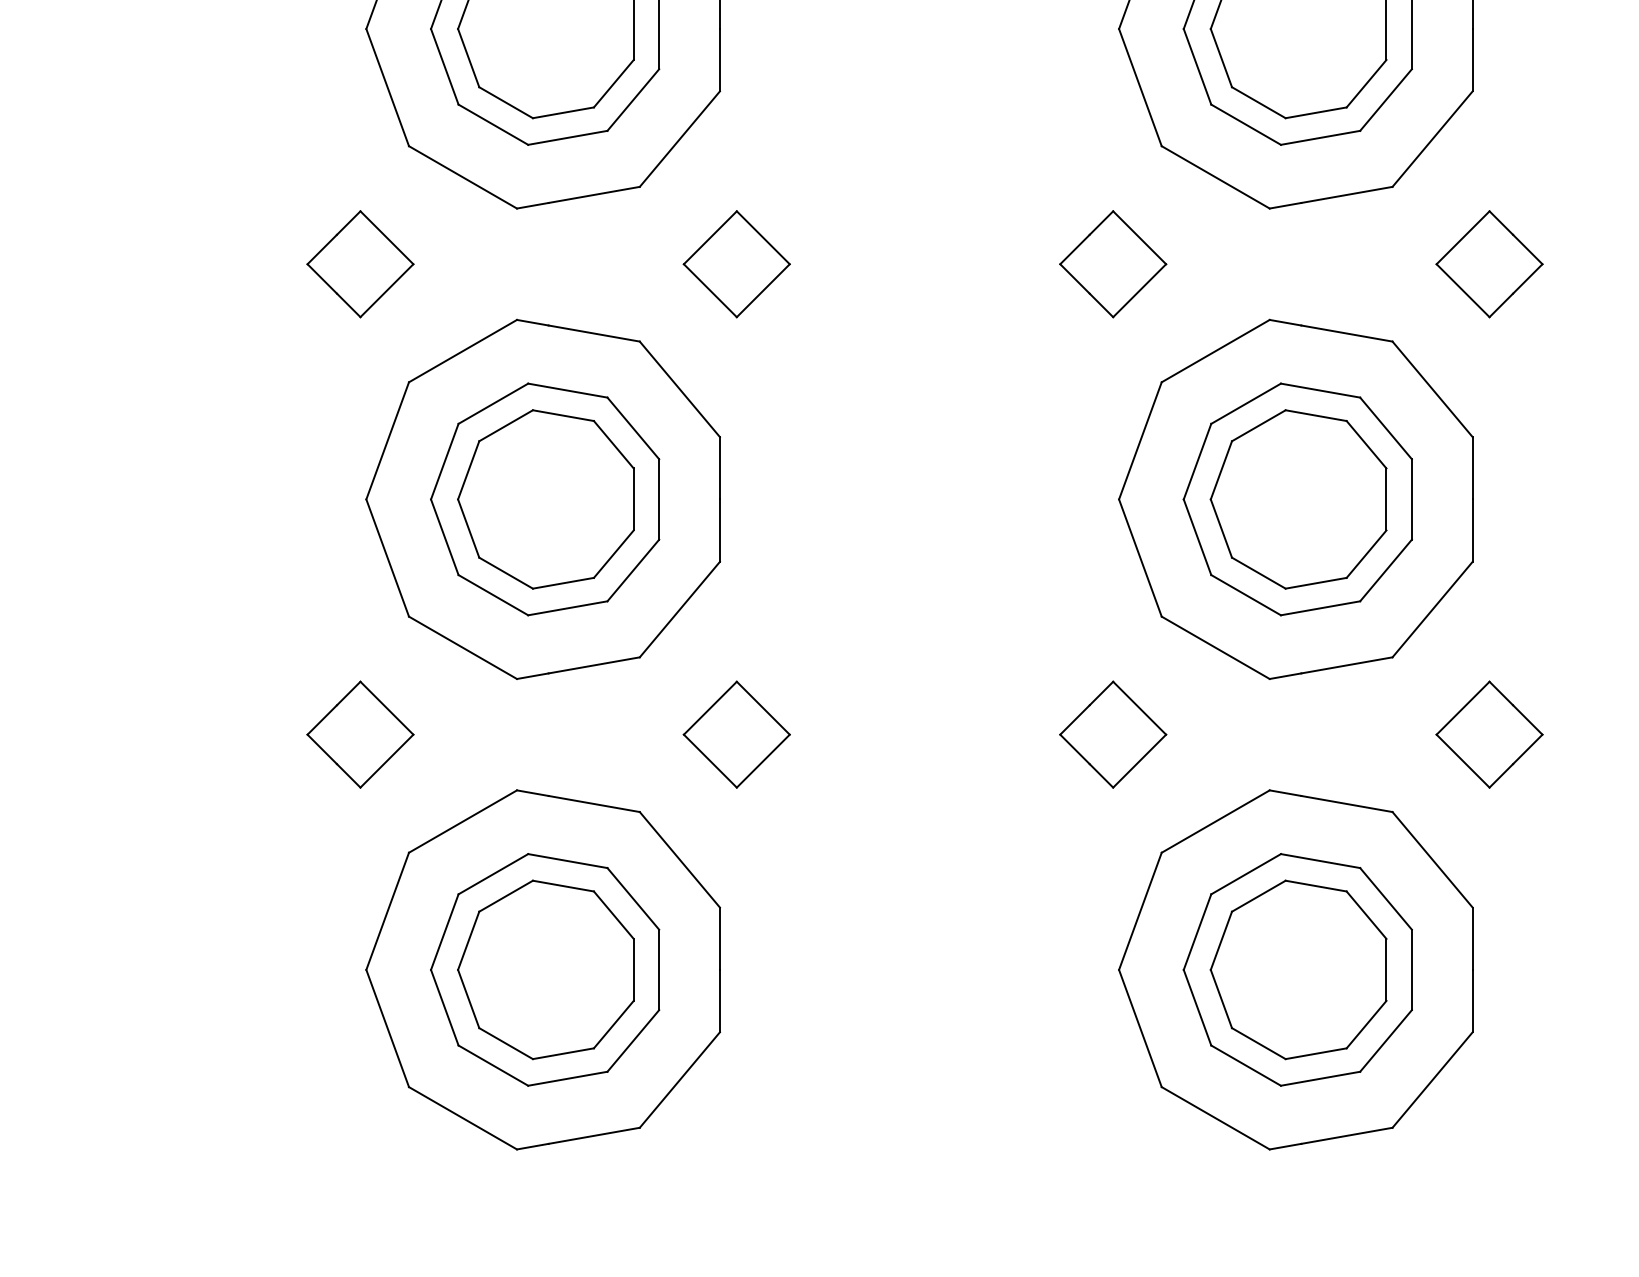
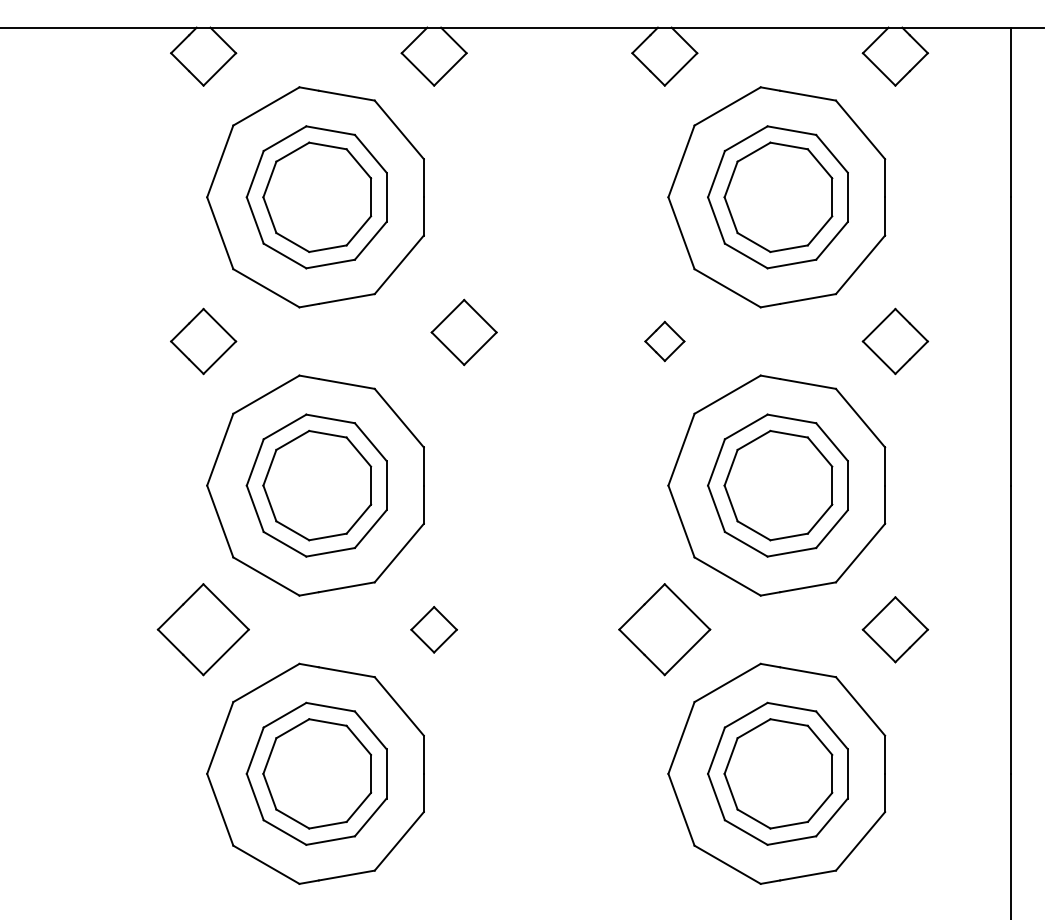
part: (735, 264) -> (463, 332), moved
part: (1112, 264) -> (664, 341), size x0.6
part: (360, 734) -> (203, 629), size x1.4
part: (735, 734) -> (433, 629), size x0.7
part: (1112, 734) -> (664, 629), size x1.4

